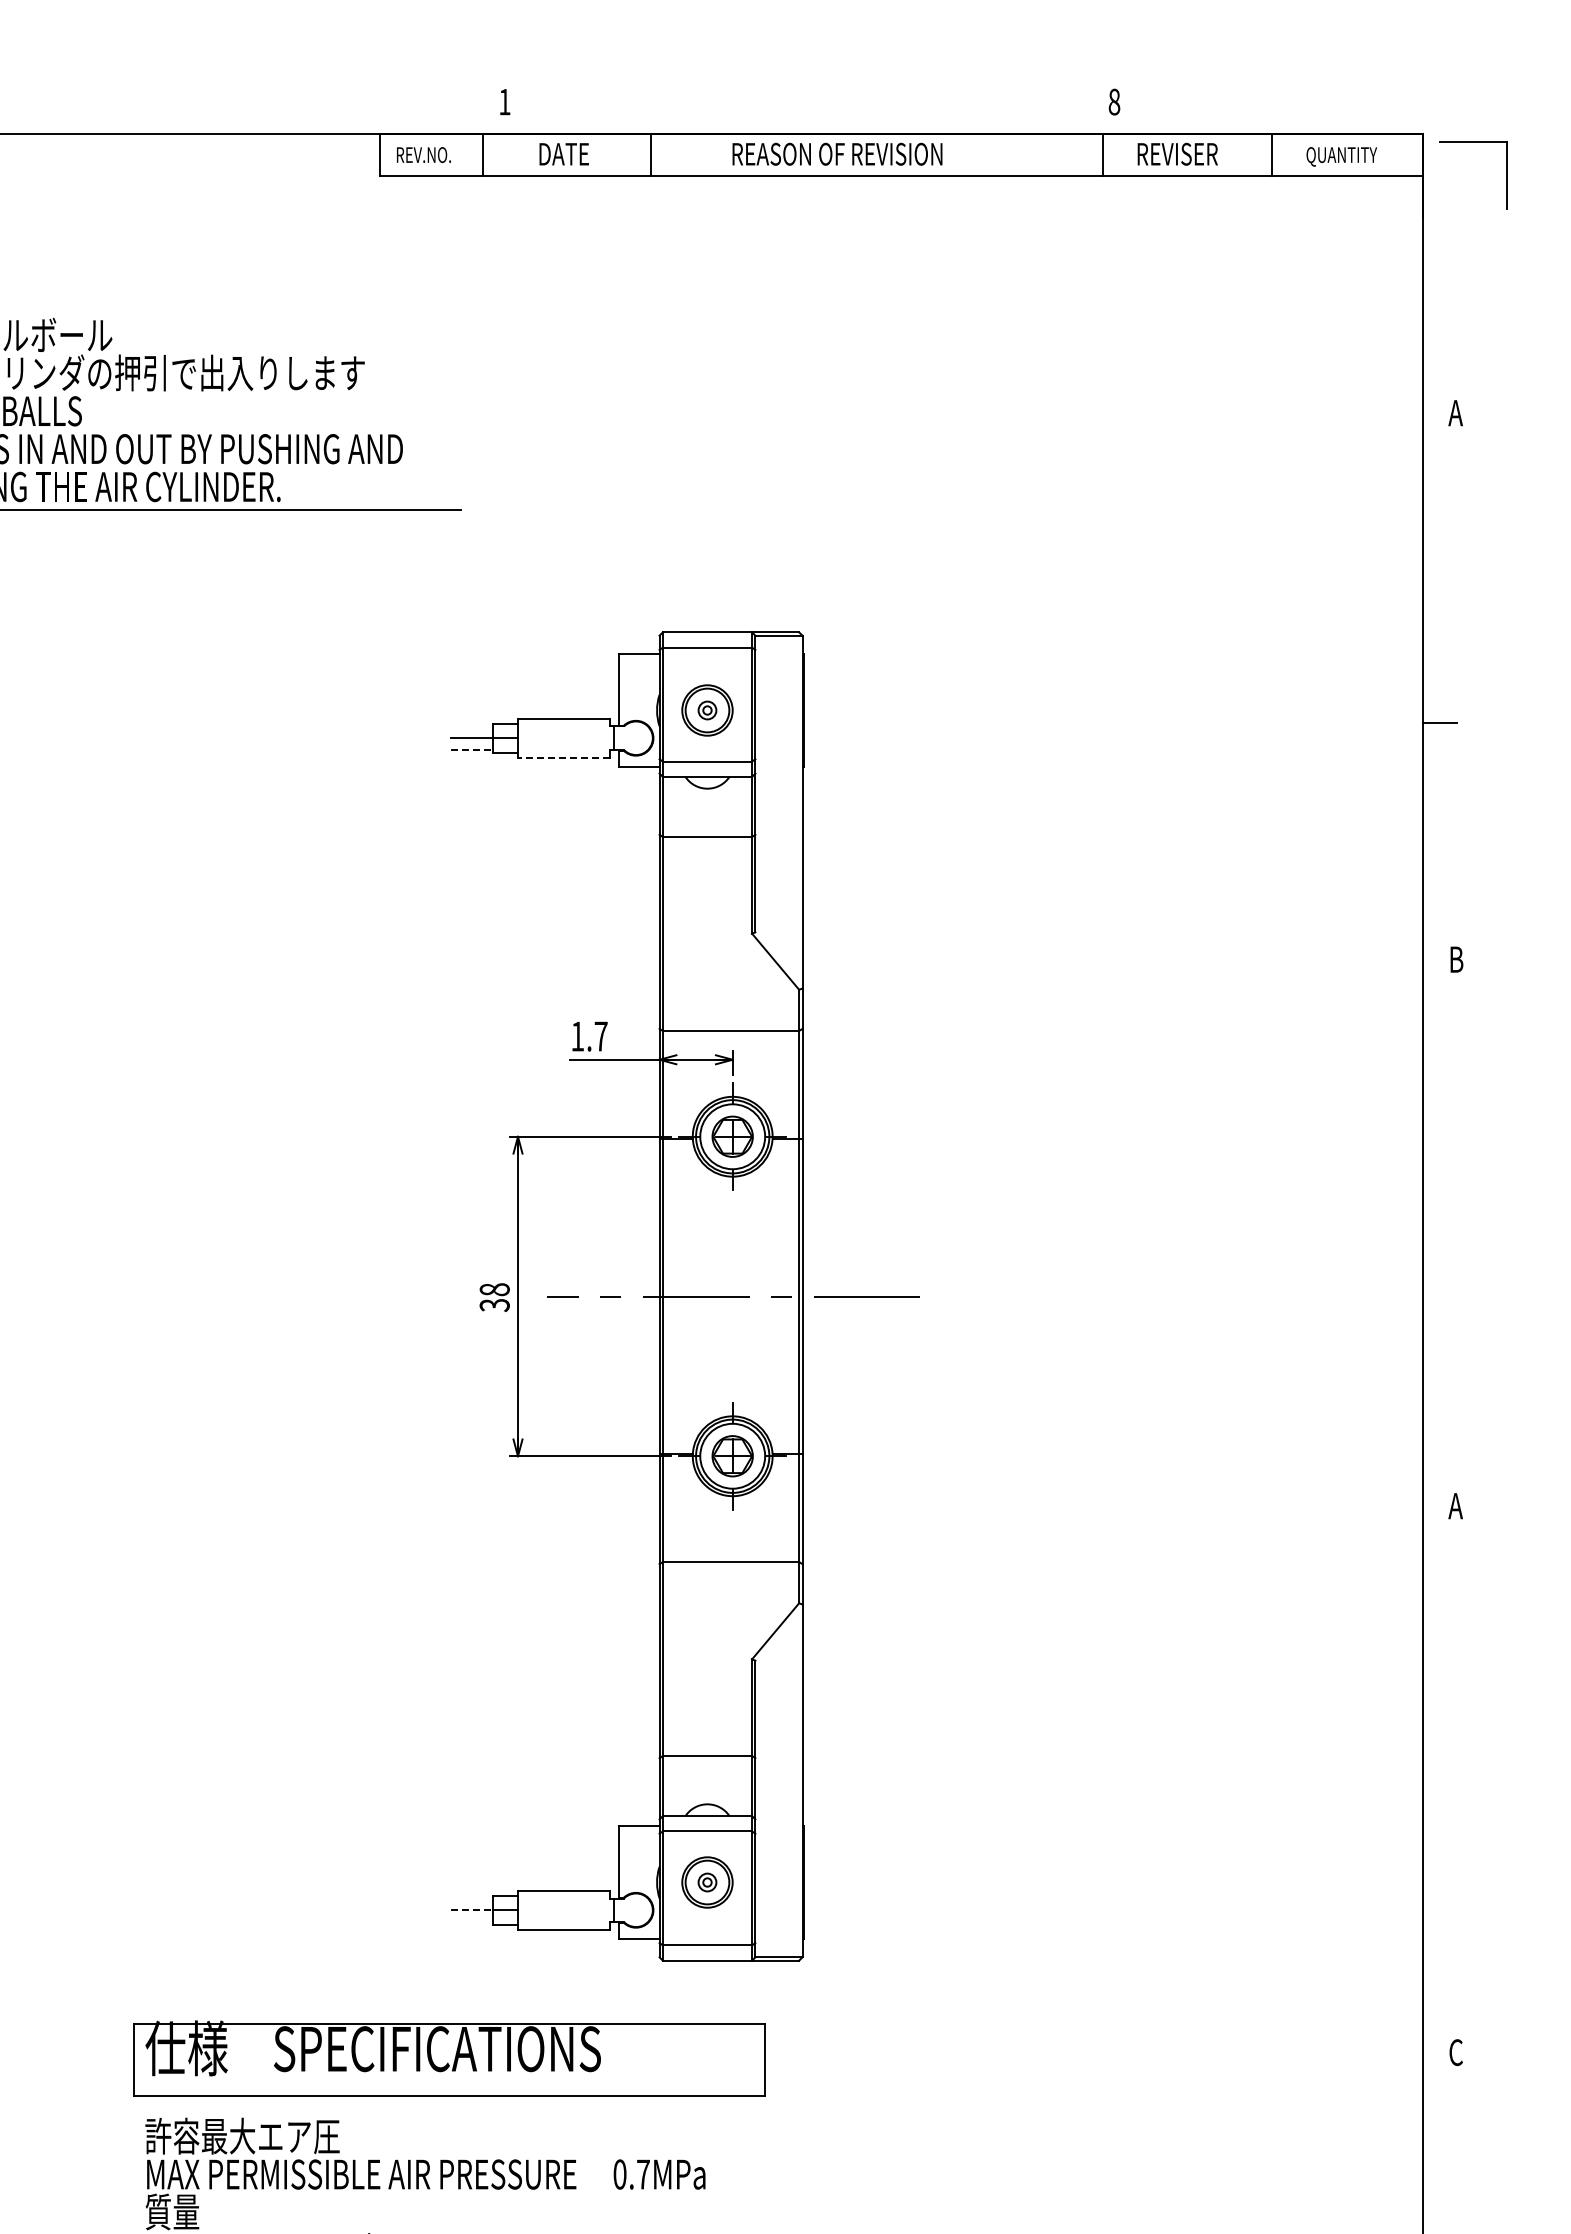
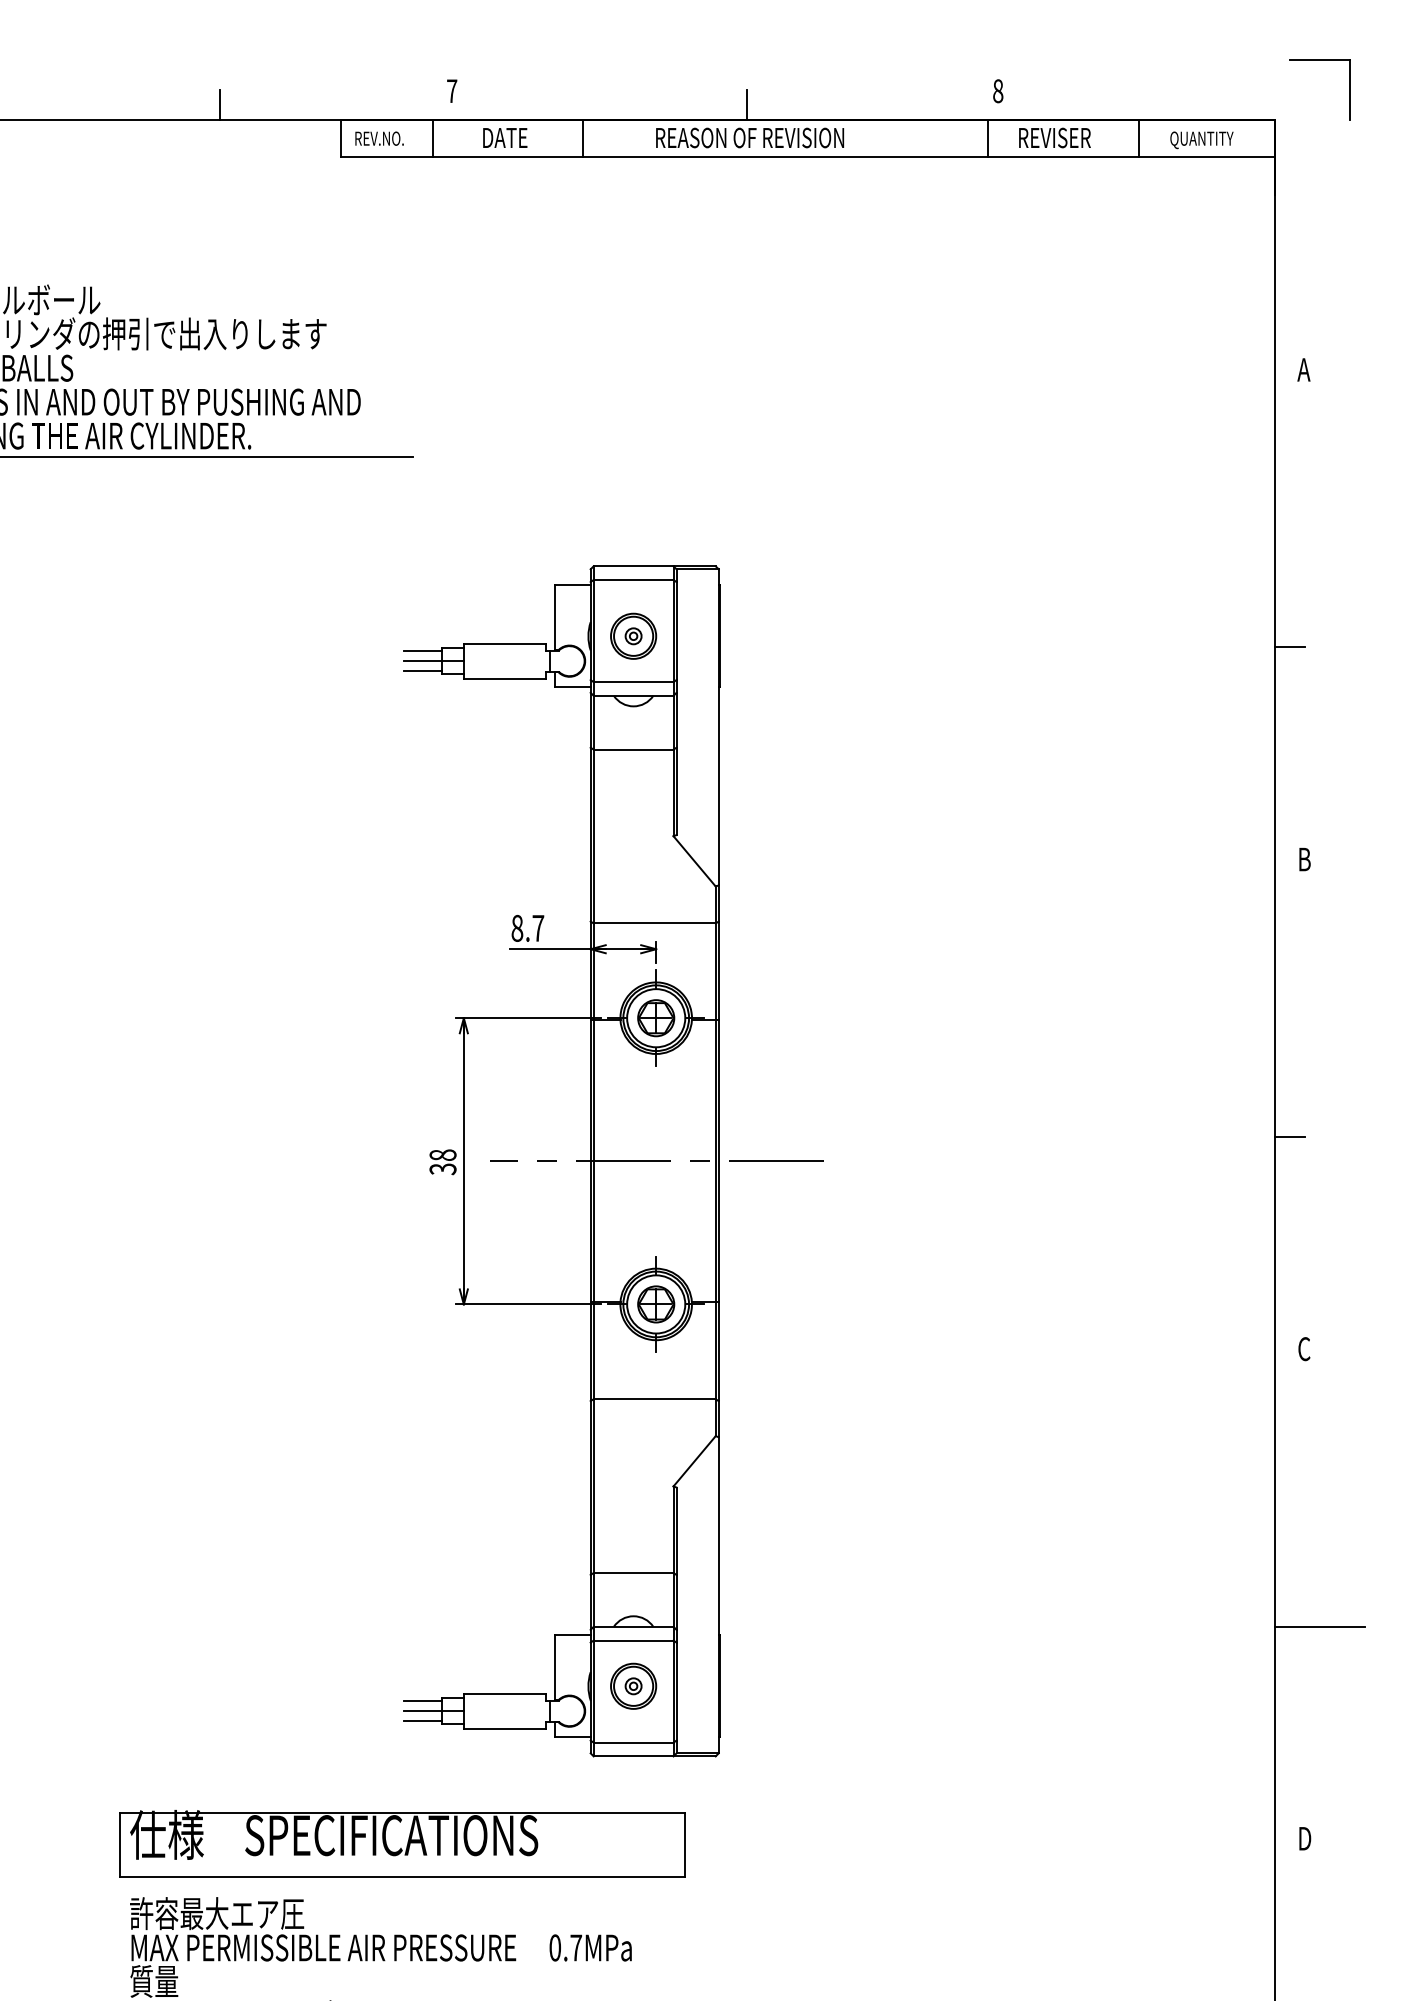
text: (504, 102) -> (451, 91), 1 -> 7
line: (245, 117) -> (219, 105), added
line: (834, 117) -> (747, 105), added
part: (1473, 142) -> (1319, 60), moved
line: (472, 726) -> (423, 650), added
line: (472, 749) -> (423, 671), dashed -> solid
line: (564, 757) -> (505, 678), dashed -> solid
text: (577, 1036) -> (517, 928), 1.7 -> 8.7
line: (1439, 1269) -> (1289, 1137), added
text: (1455, 1505) -> (1303, 1348), A -> C
line: (1472, 1815) -> (1318, 1626), added
line: (472, 1898) -> (423, 1700), added
line: (472, 1910) -> (423, 1711), dashed -> solid
line: (472, 1921) -> (423, 1721), added
text: (1456, 2052) -> (1304, 1838), C -> D

